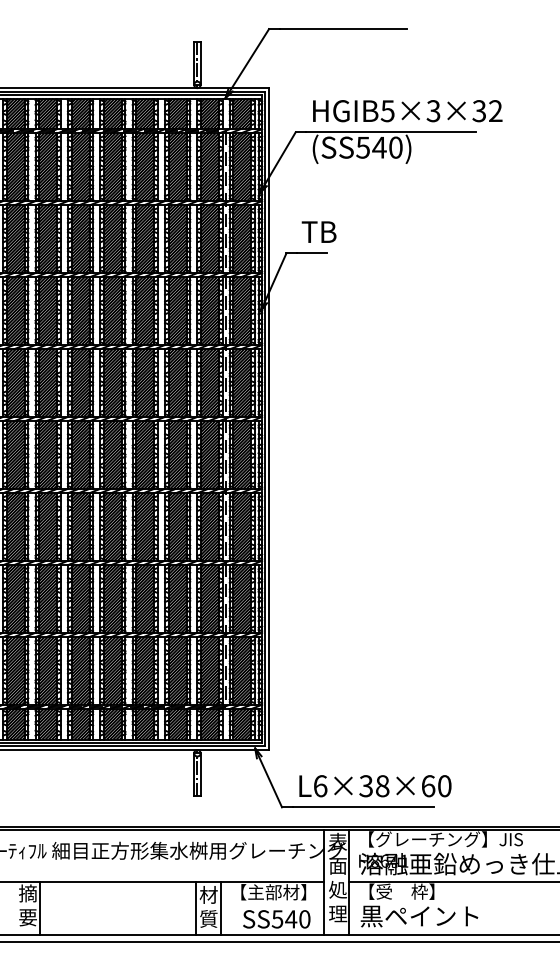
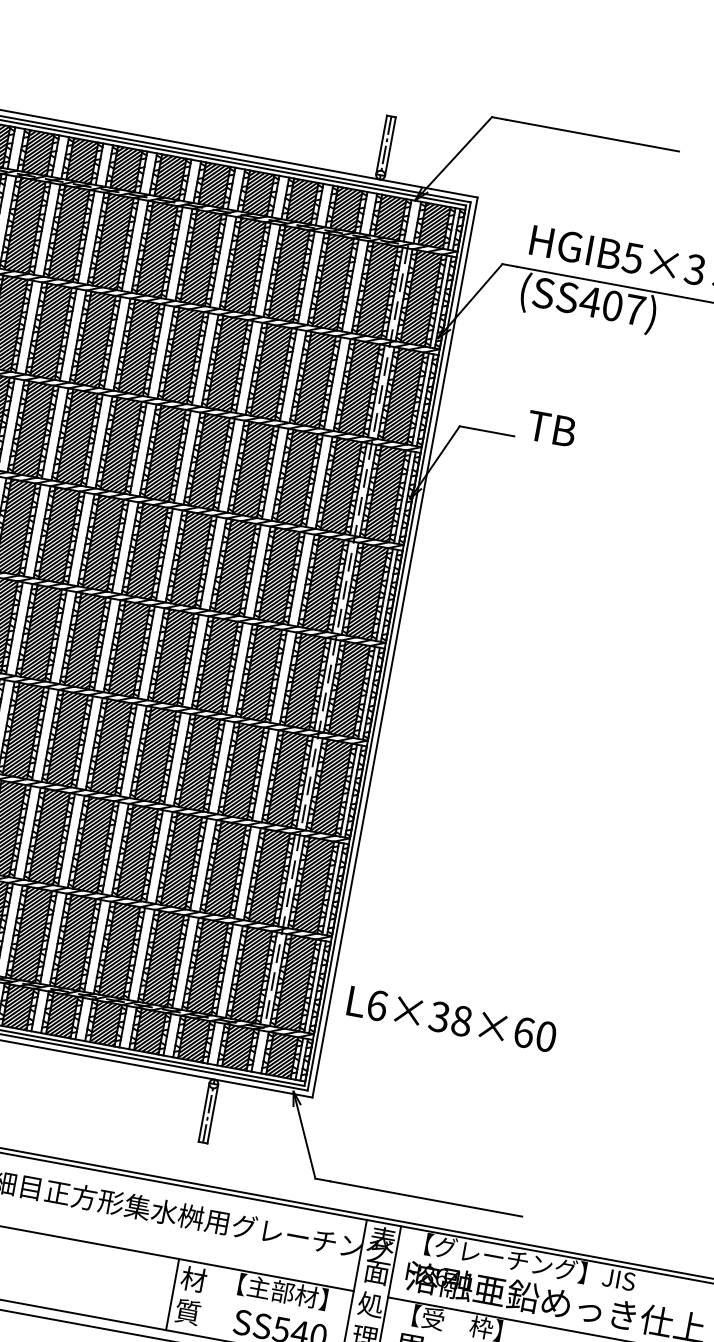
text: (378, 147) -> (611, 305), (SS540) -> (SS407)
text: (318, 231) -> (550, 427), moved
text: (375, 786) -> (452, 1019), moved
line: (220, 908) -> (206, 1300), removed

